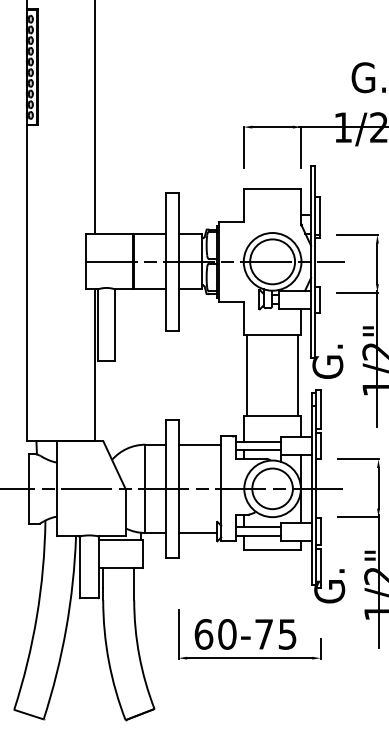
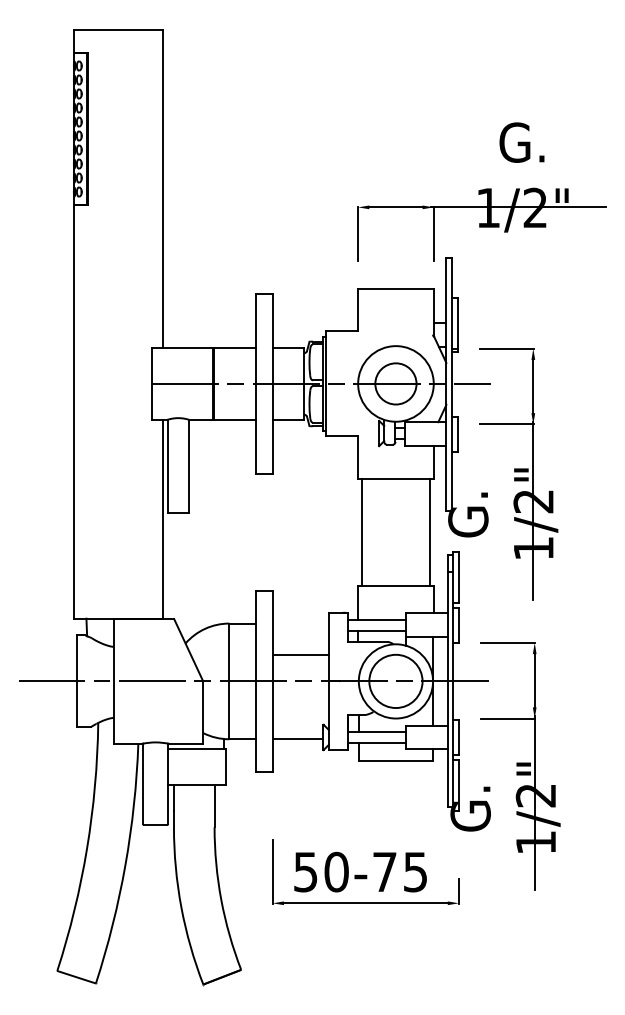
circle: (272, 261) -> (395, 383), size x0.7
line: (199, 444) -> (300, 654), moved
text: (204, 633) -> (306, 871), 60-75 -> 50-75

